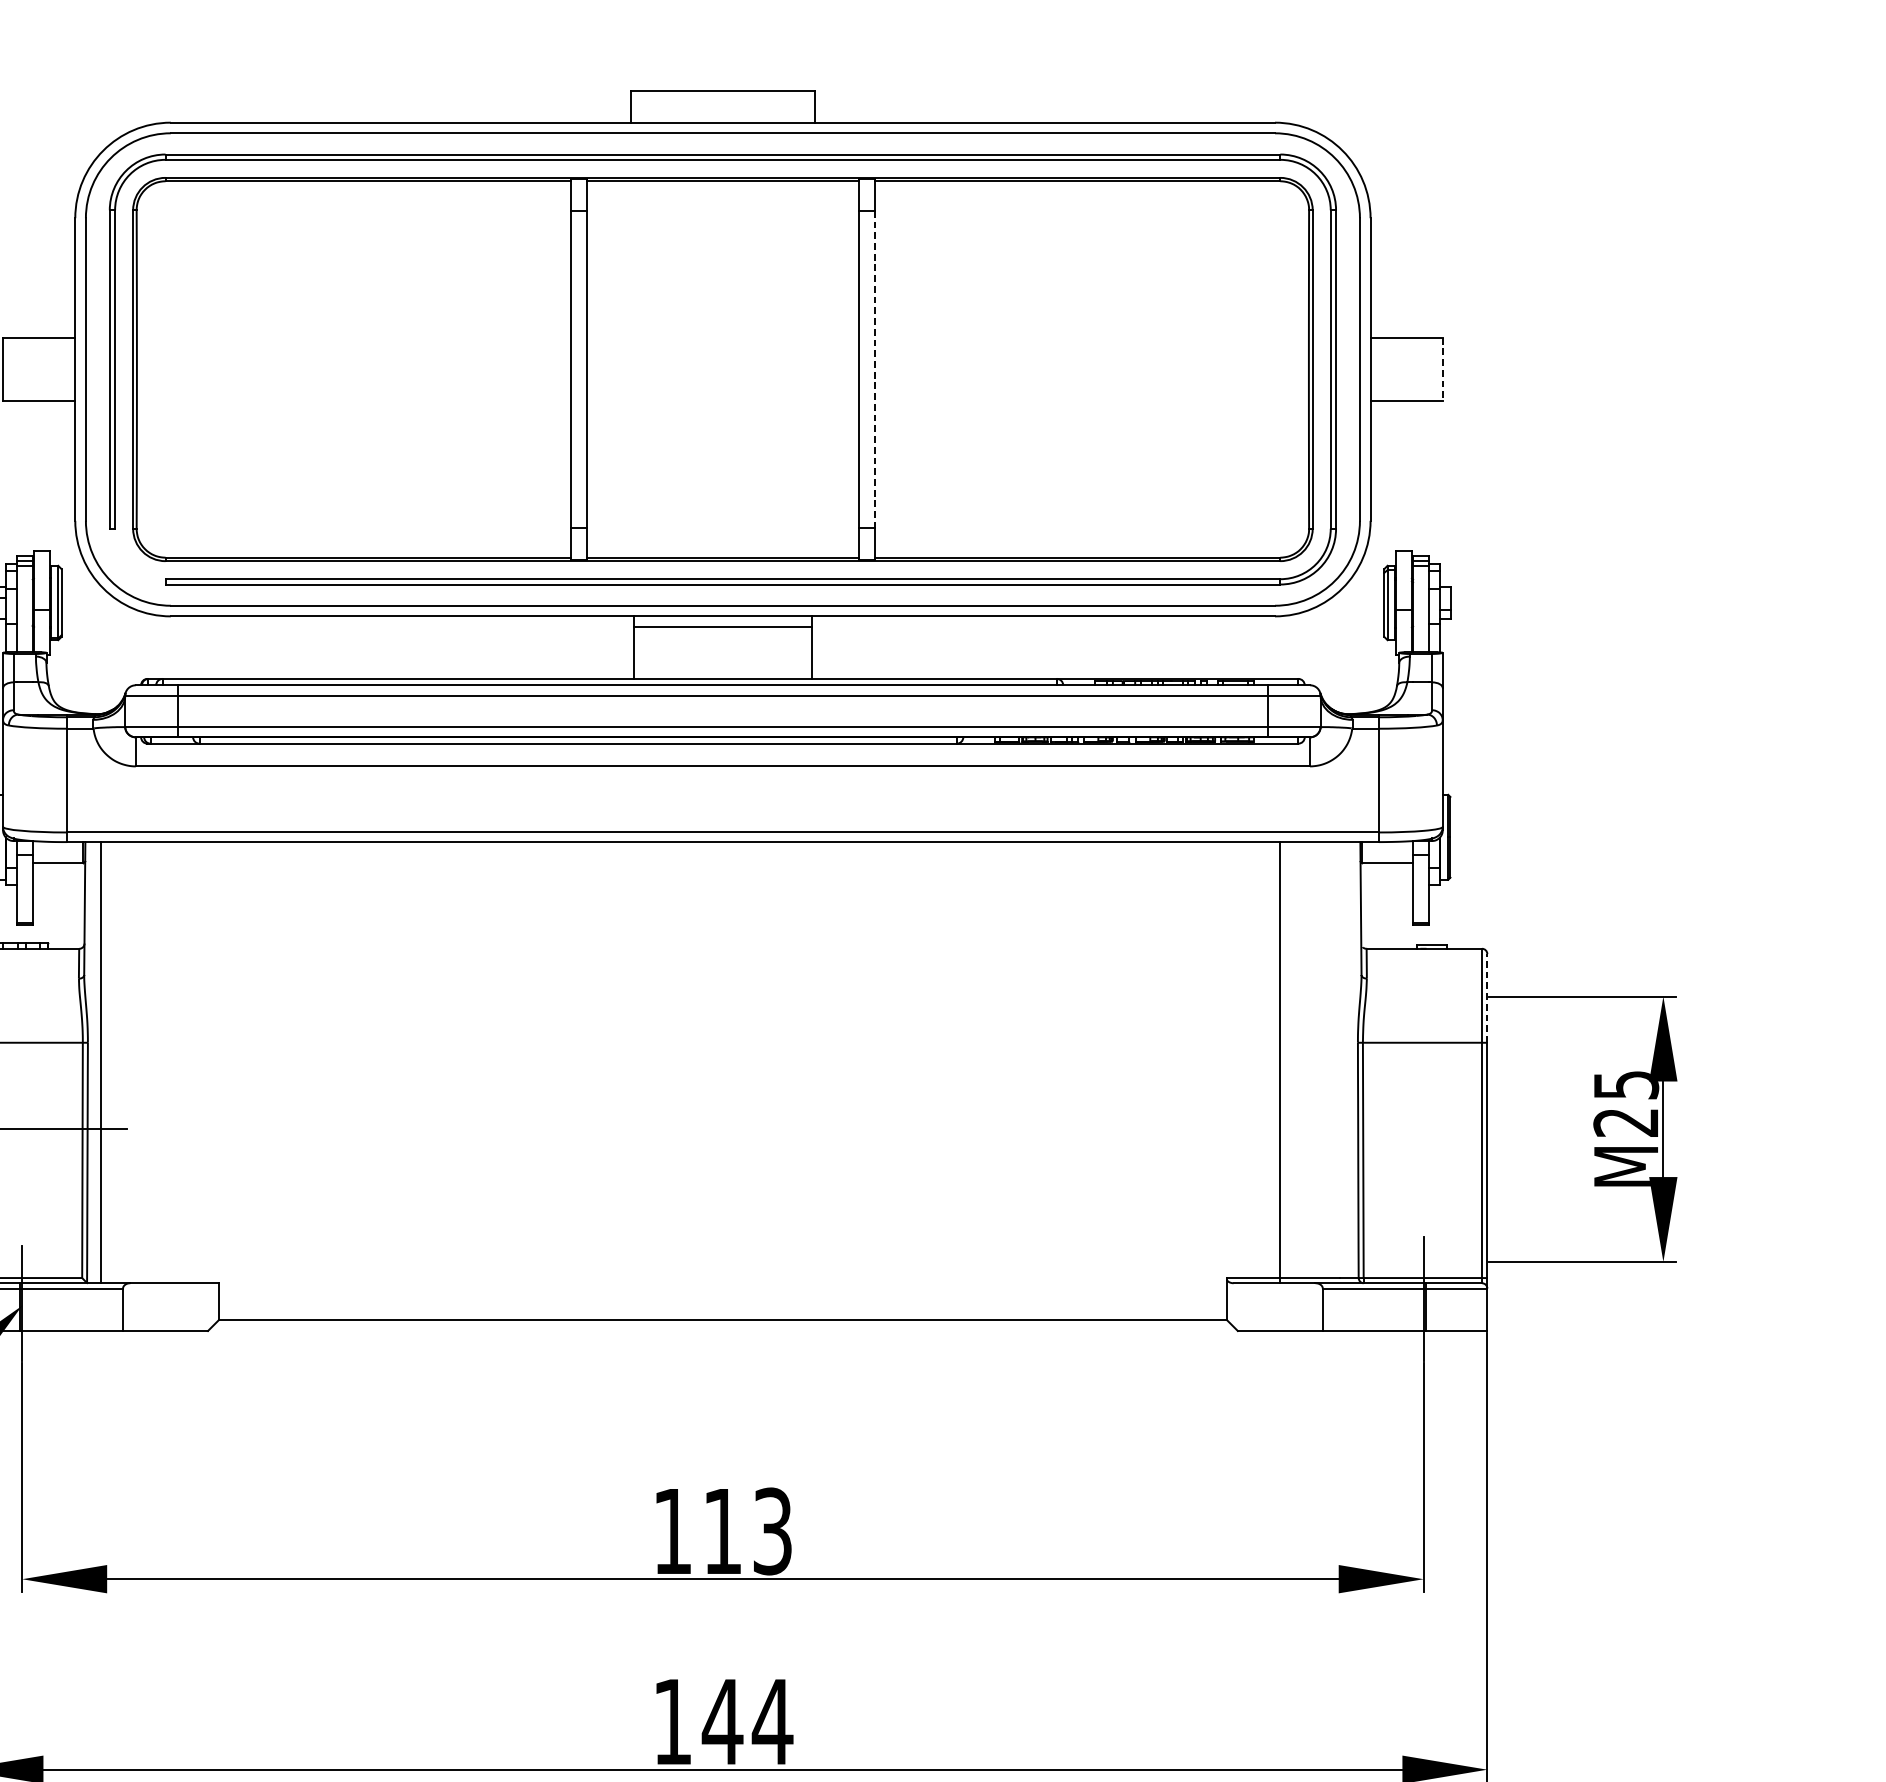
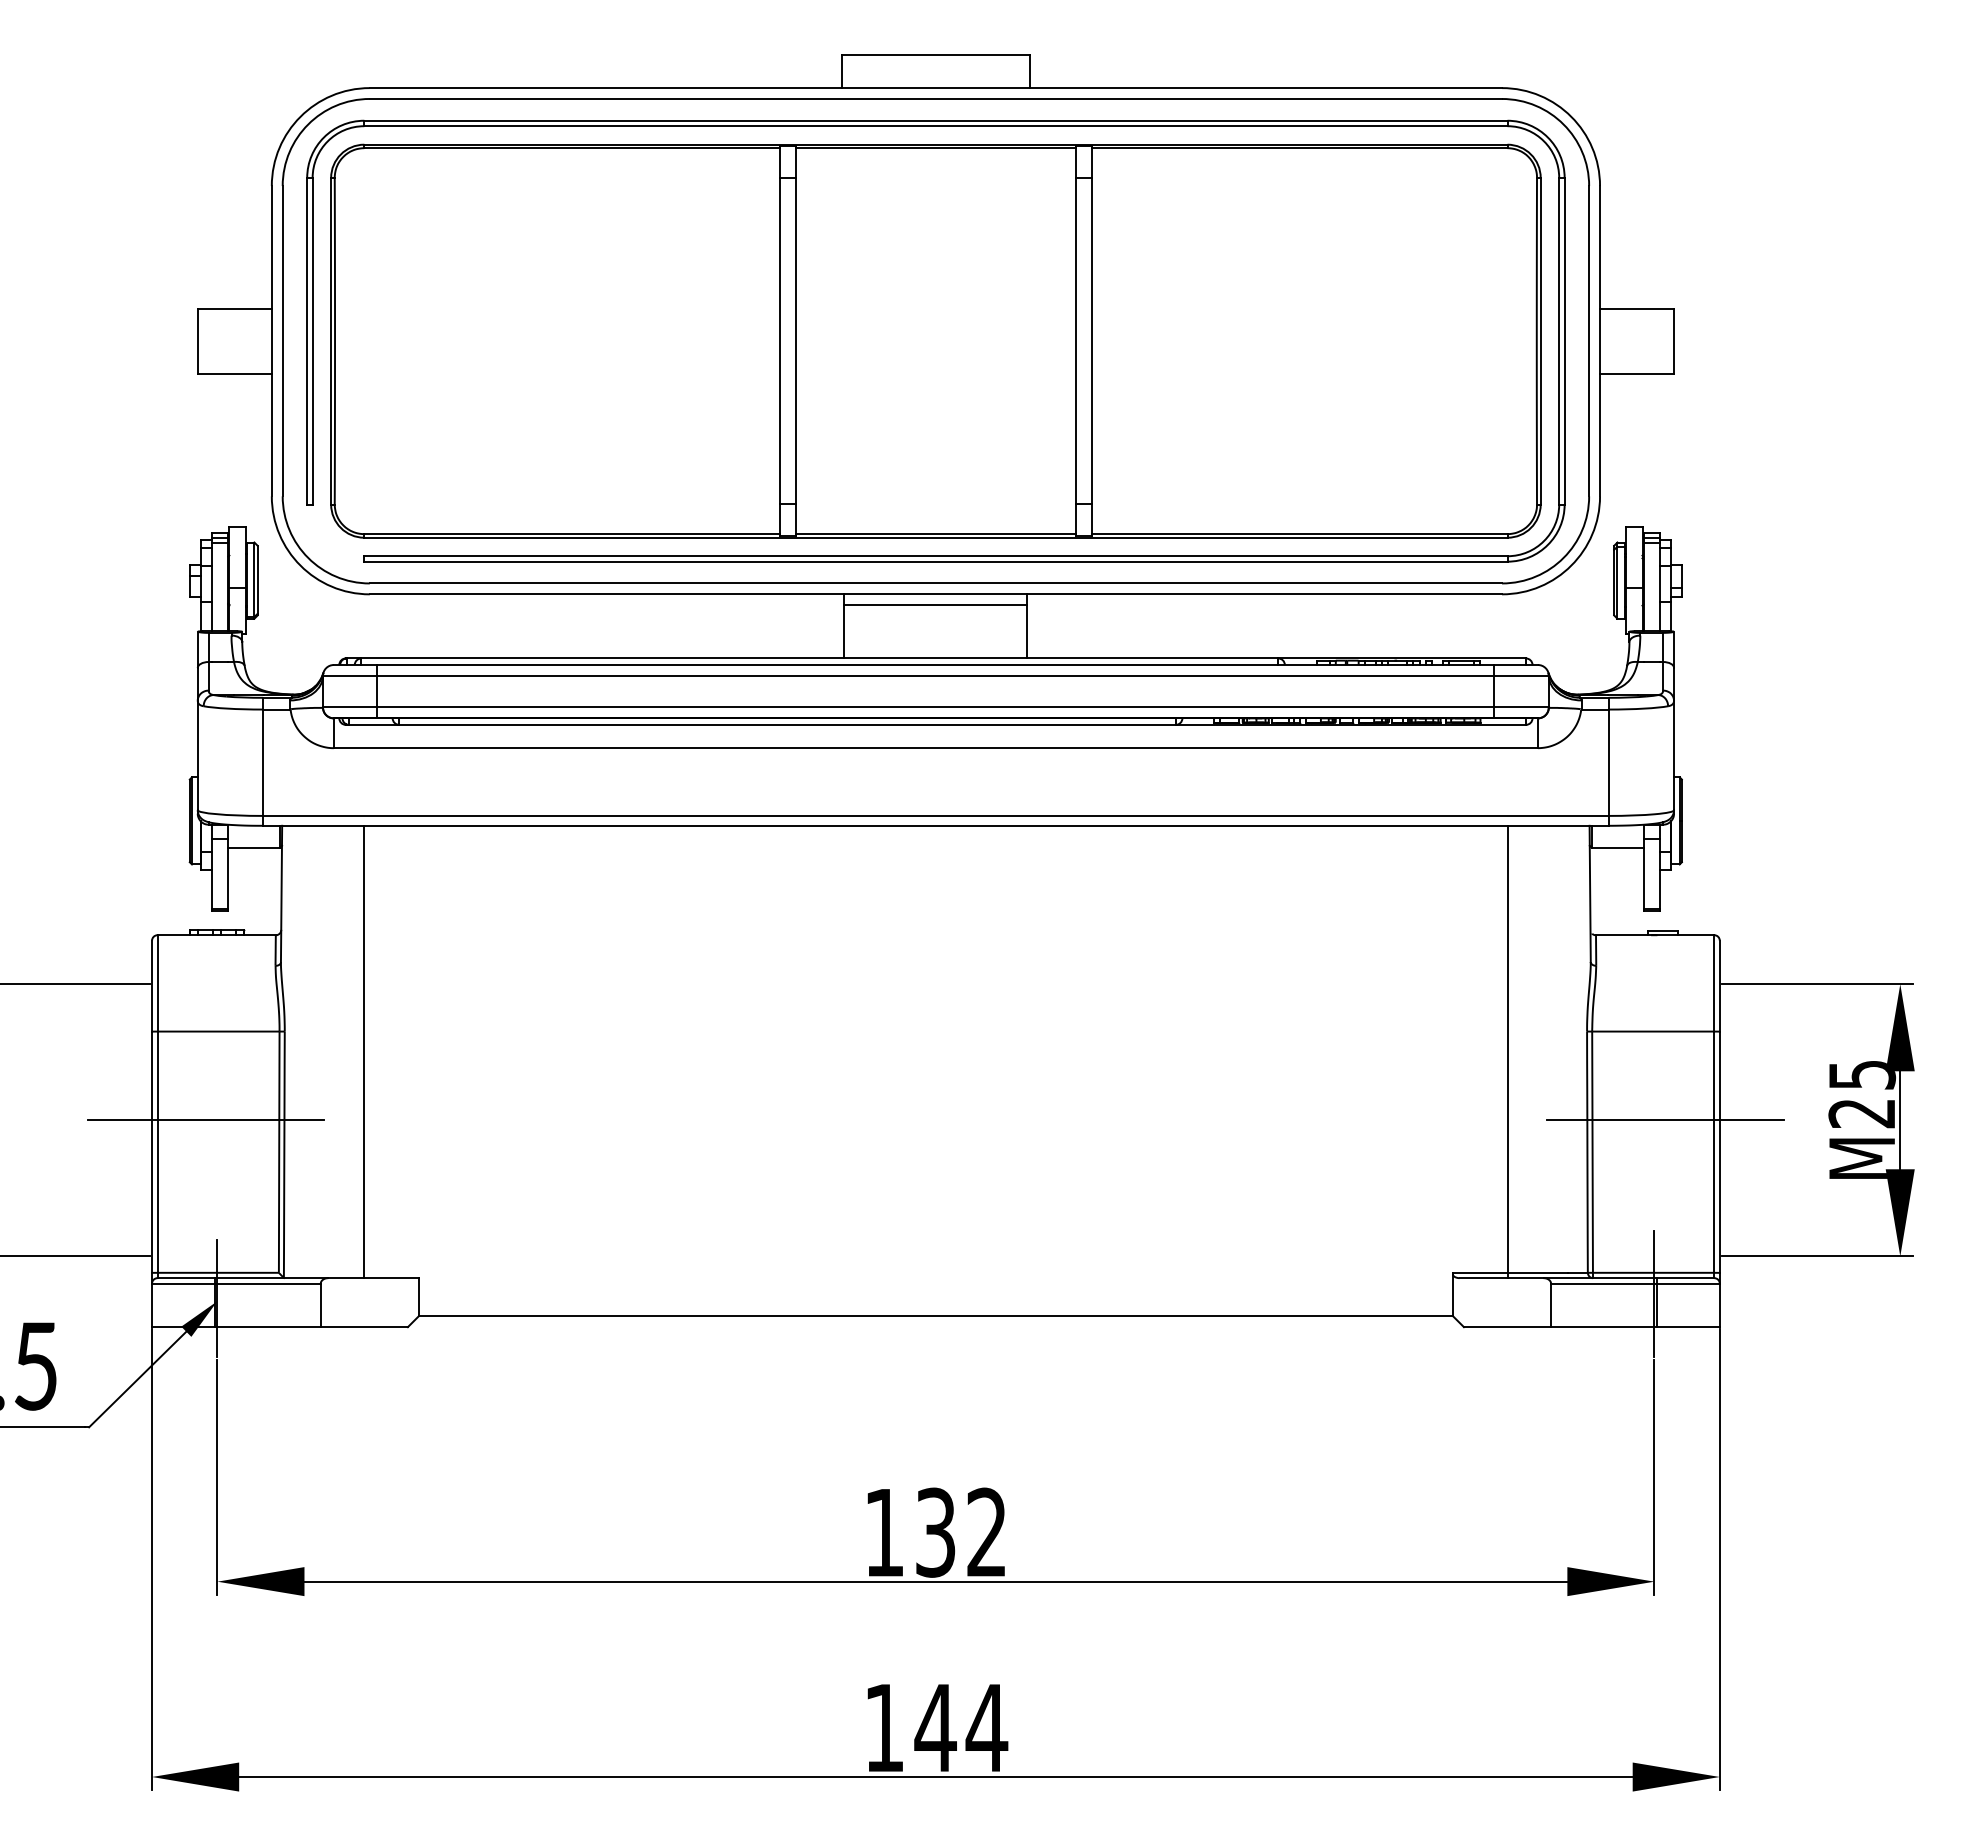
line: (875, 369) -> (1092, 341), dashed -> solid
line: (1443, 369) -> (1674, 341), dashed -> solid
line: (1487, 998) -> (1719, 986), dashed -> solid
line: (101, 1062) -> (364, 1051), moved
line: (1434, 1129) -> (1665, 1120), added
text: (747, 1531) -> (961, 1532), 113 -> 132

